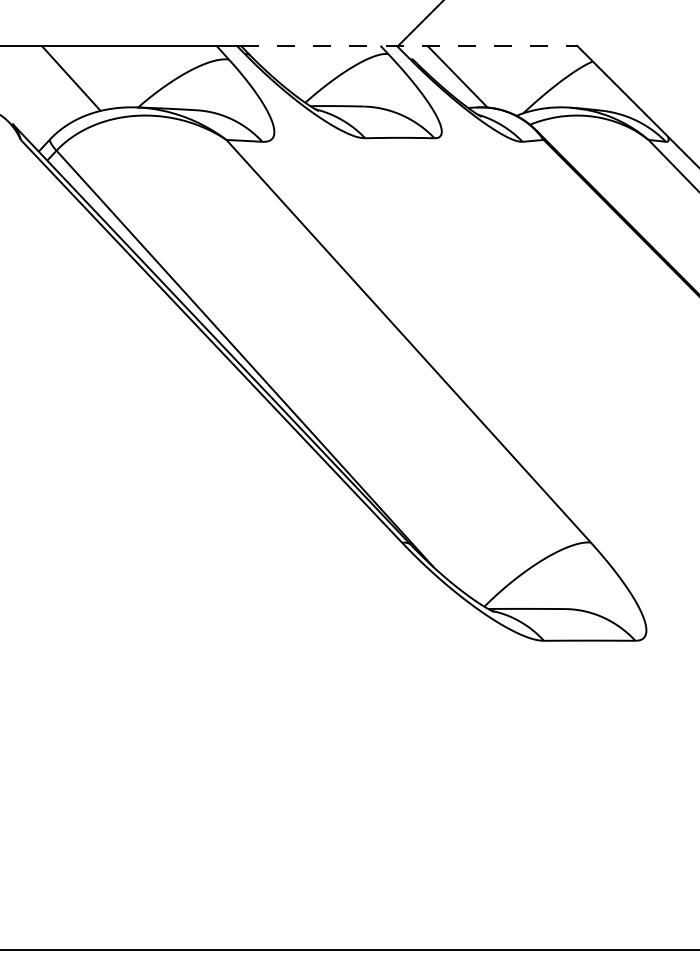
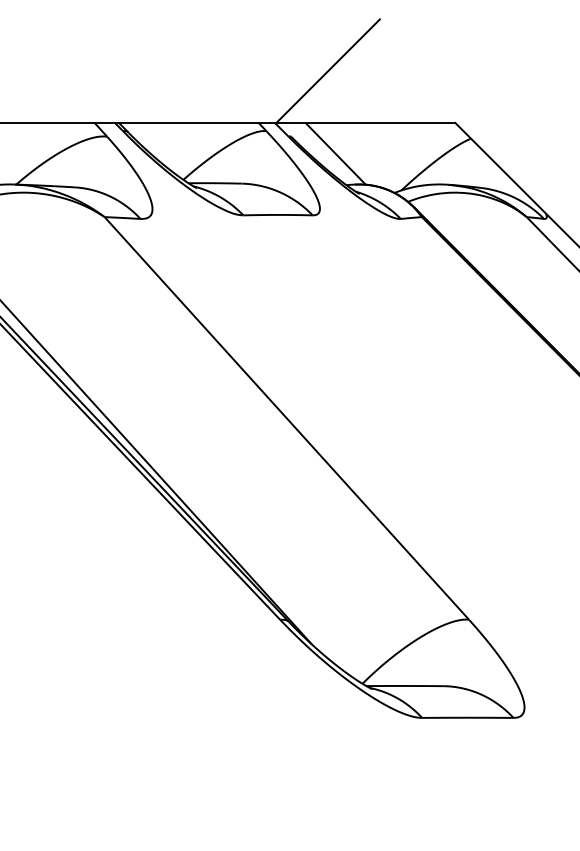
line: (409, 45) -> (287, 122), dashed -> solid

